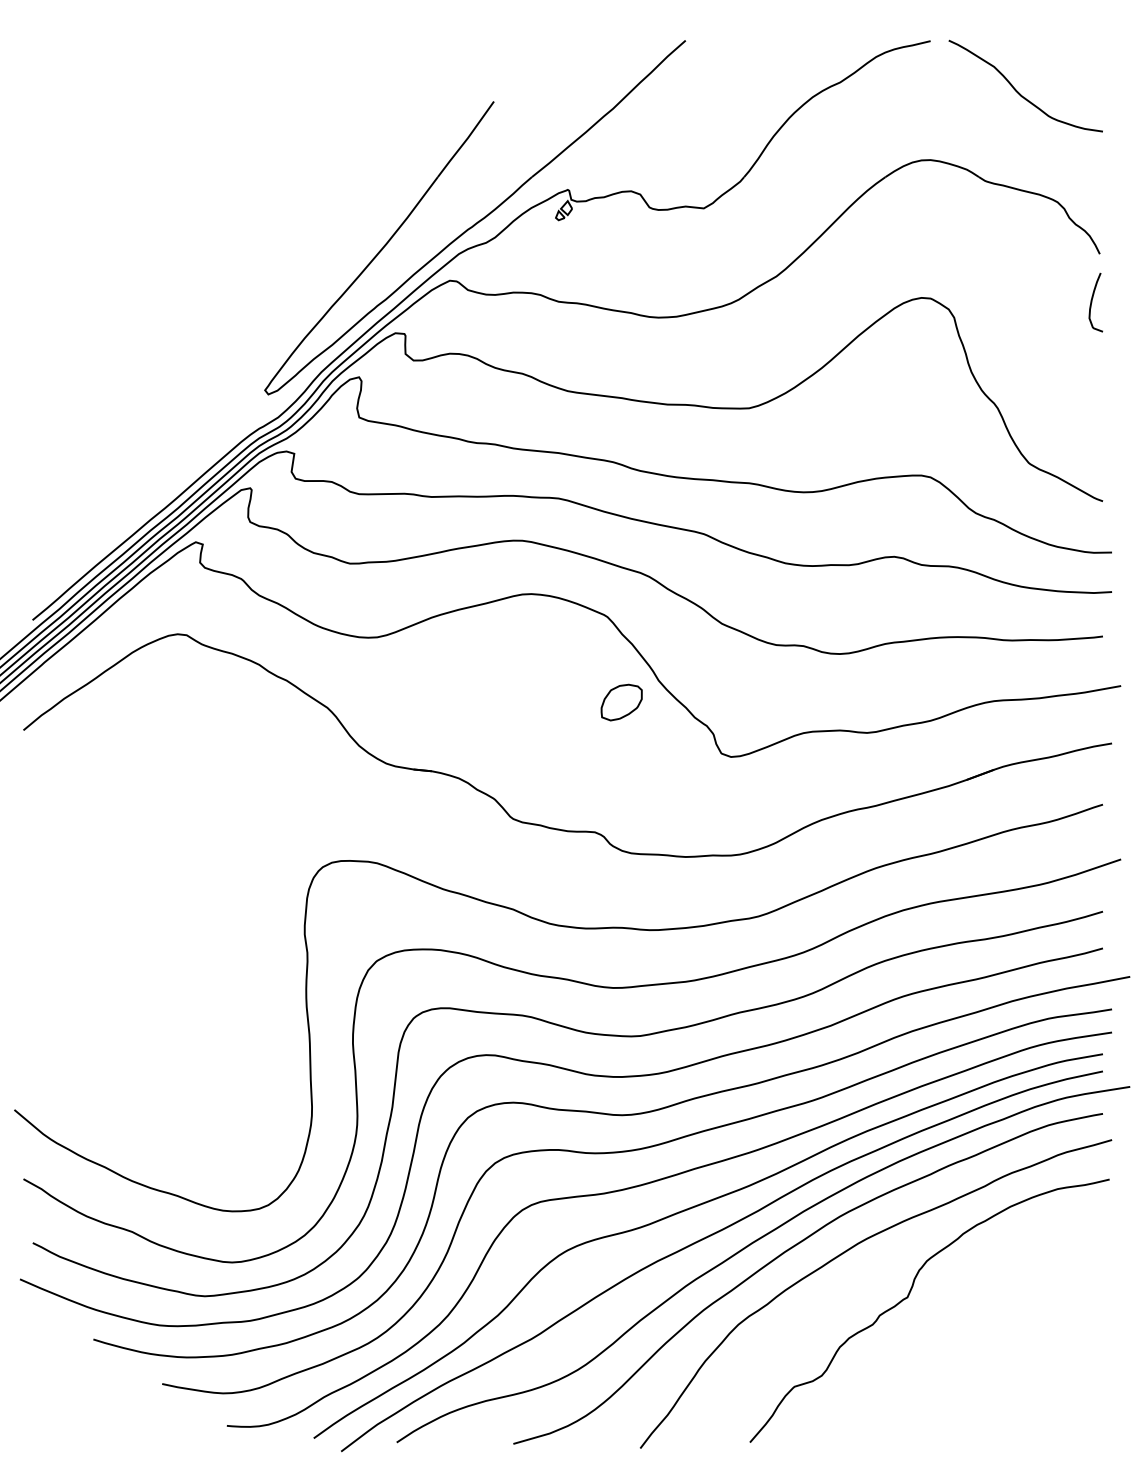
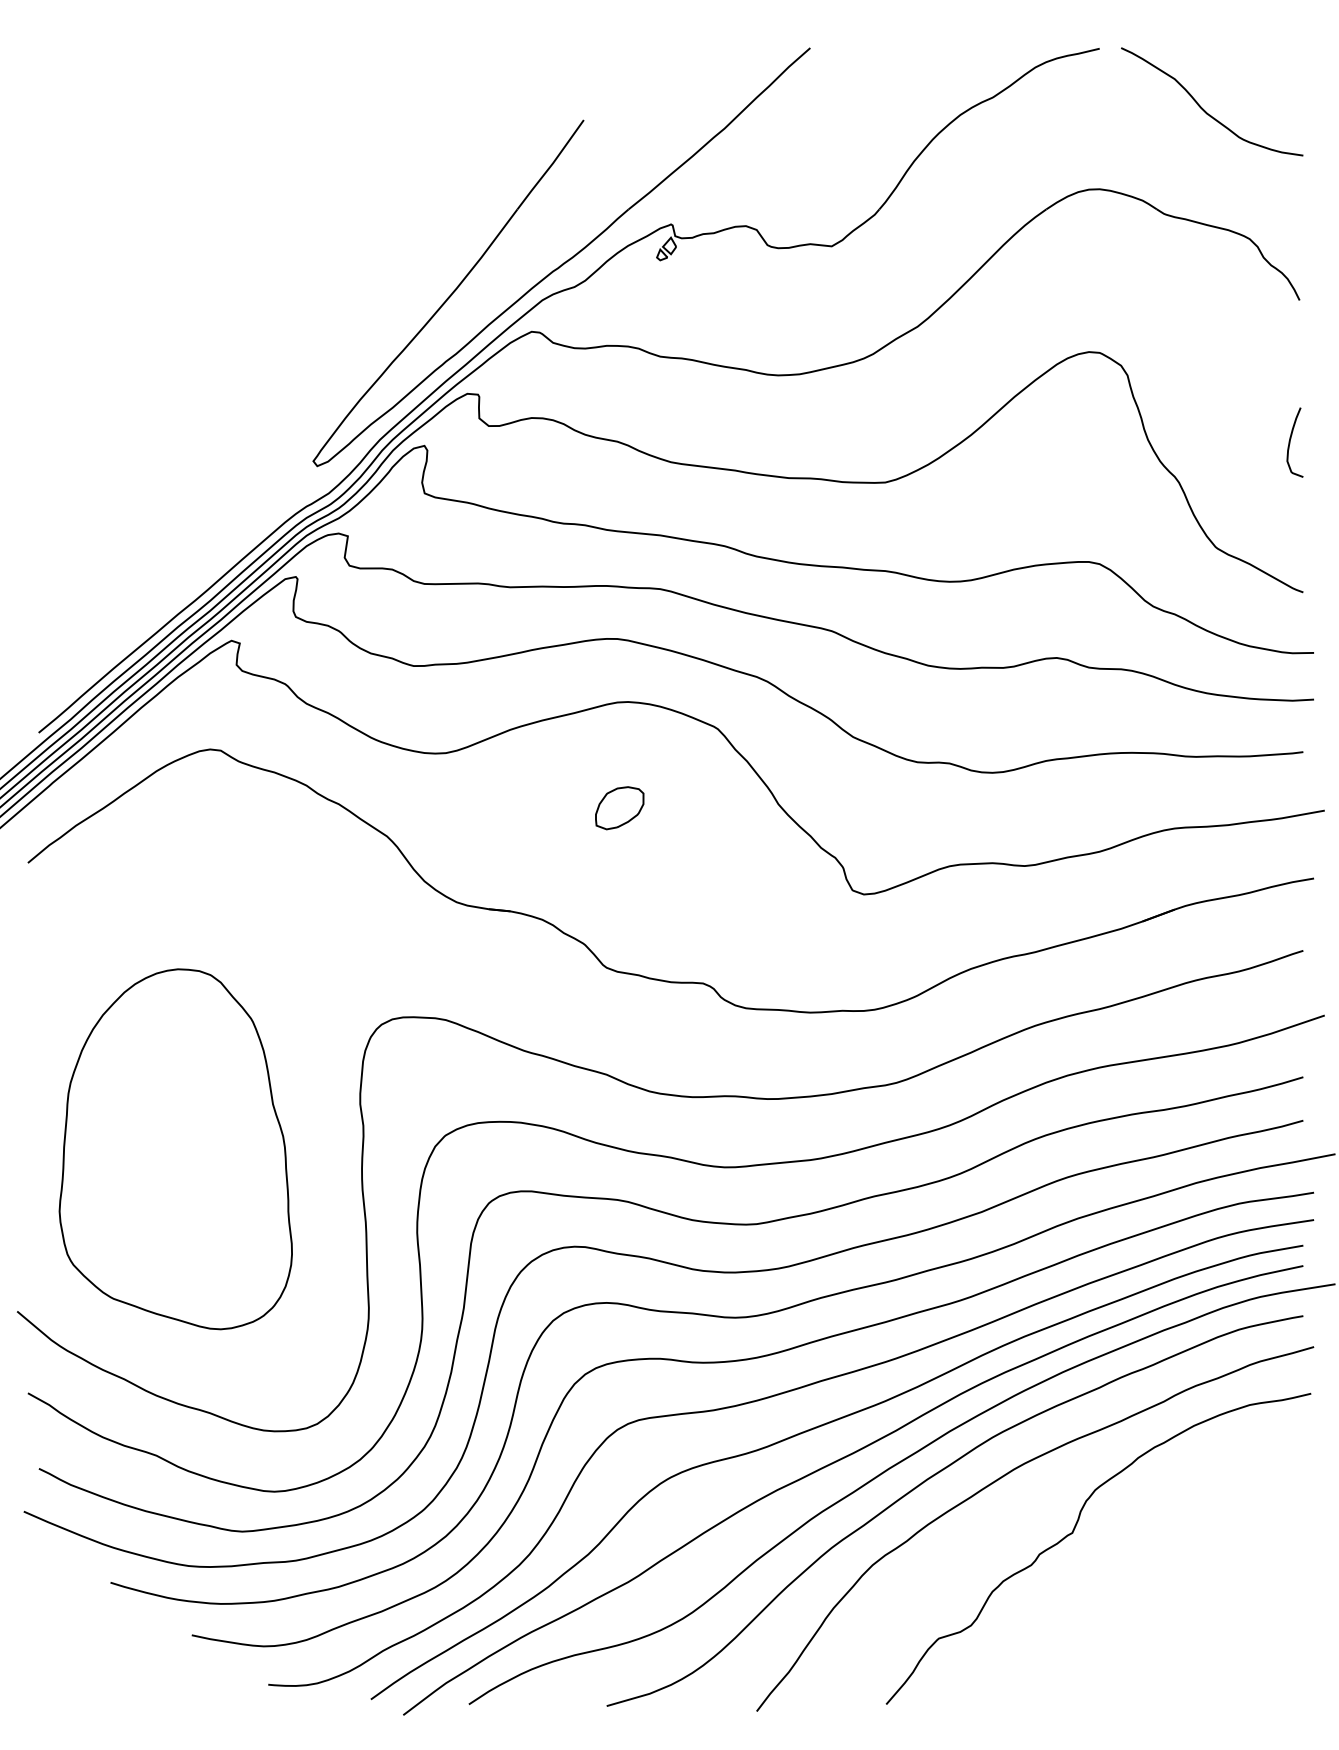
curve: (1092, 302) -> (1290, 442), moved
part: (621, 702) -> (619, 808), moved
part: (148, 972) -> (175, 1149), added

